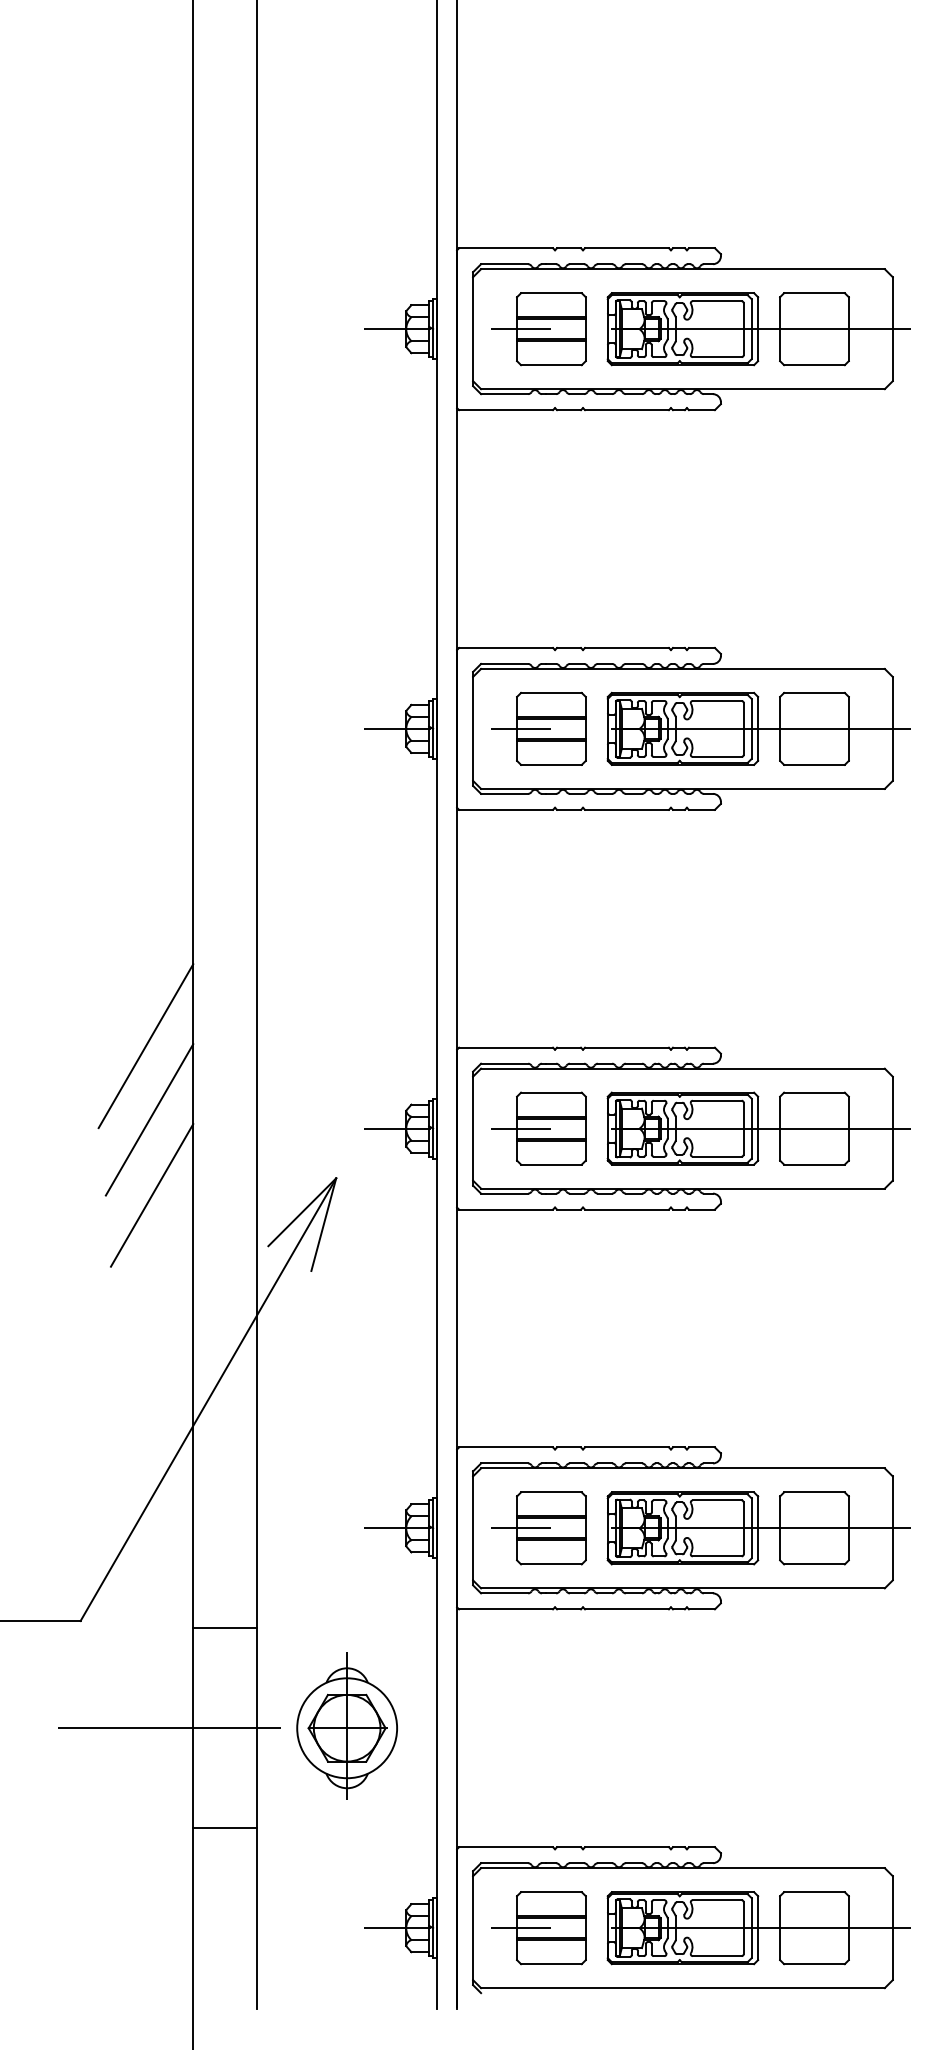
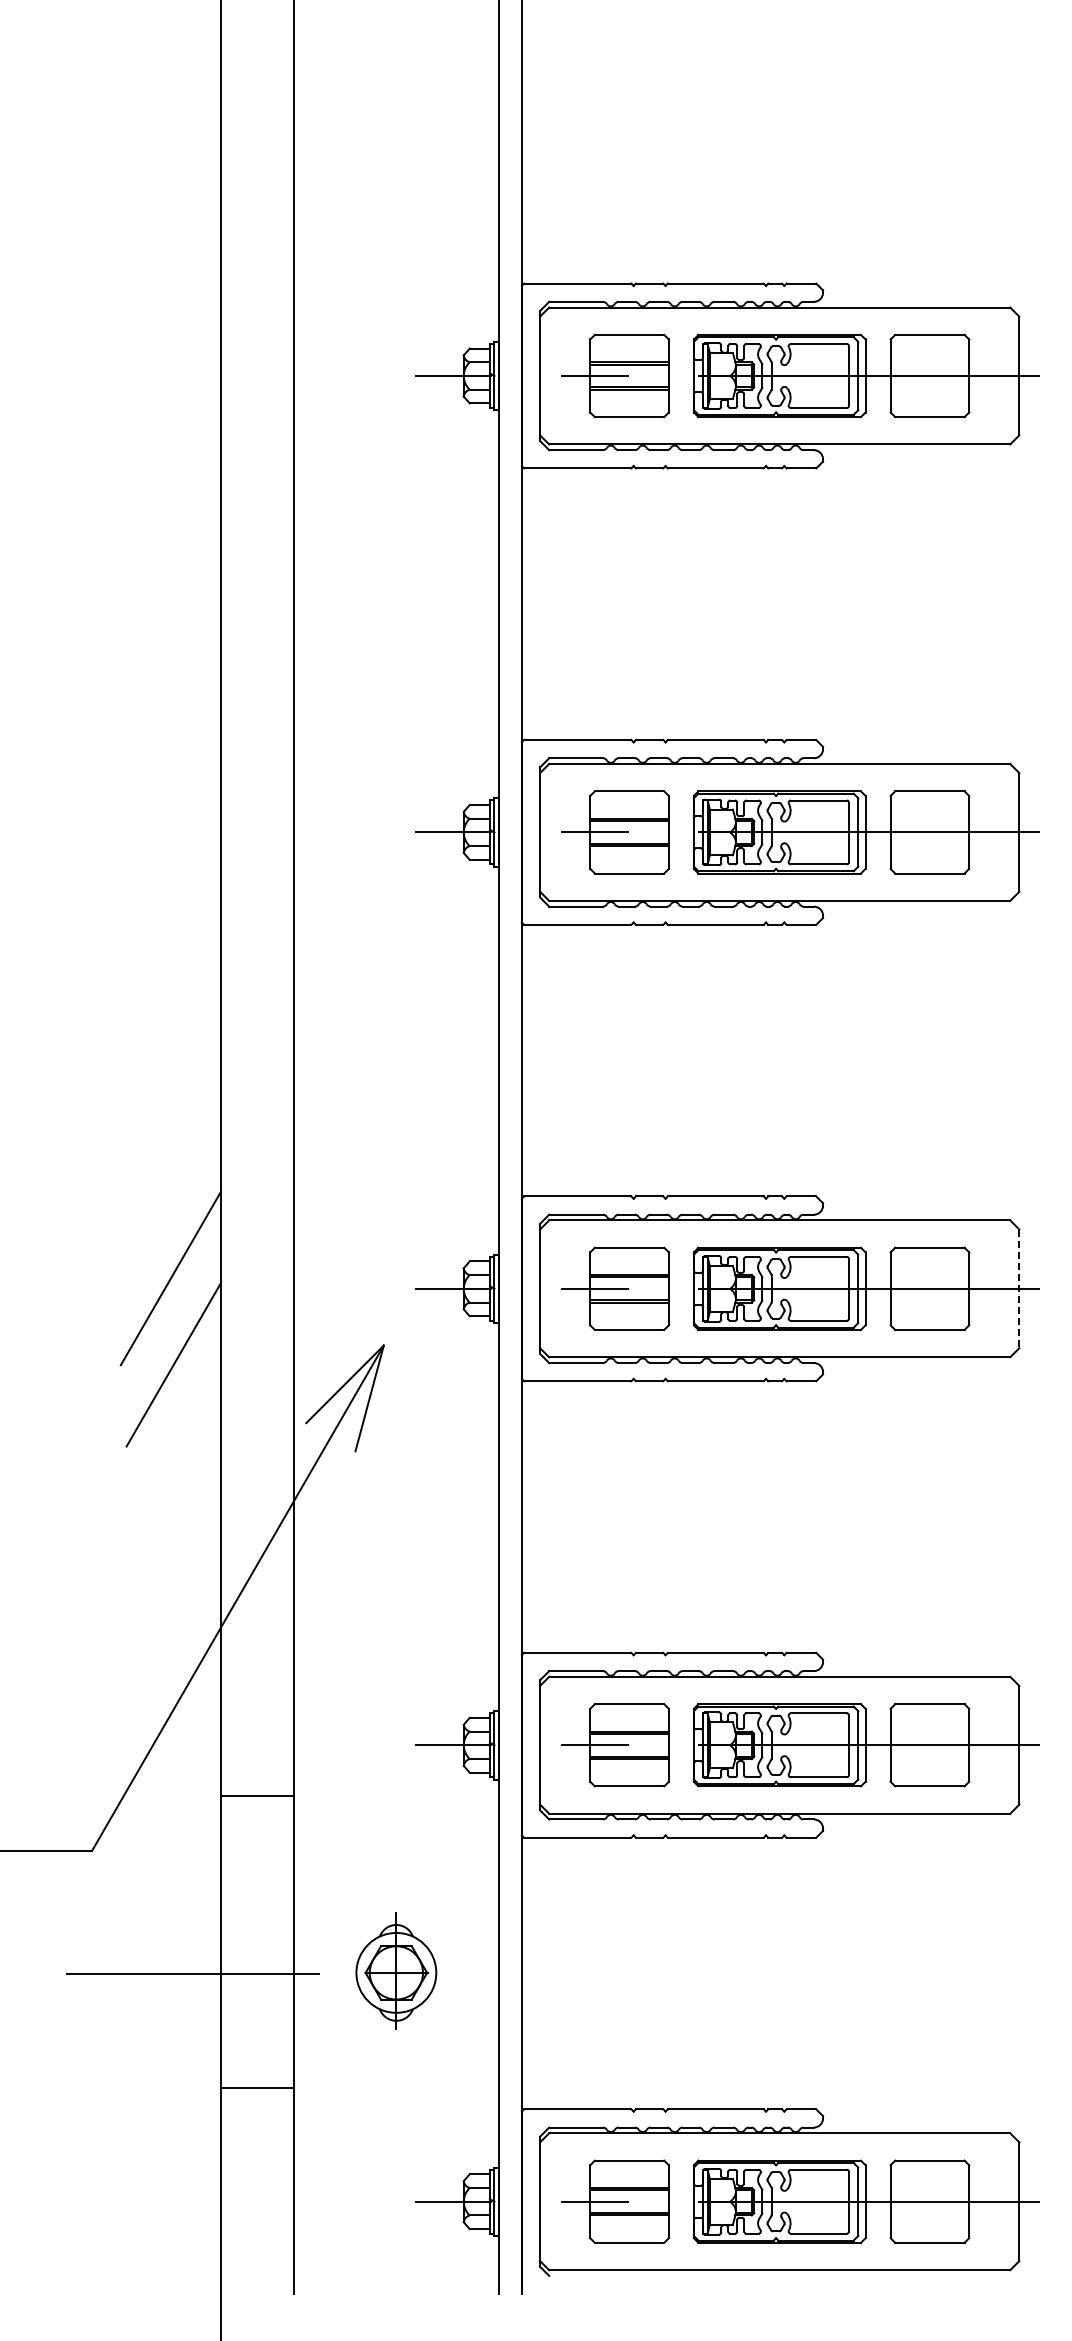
line: (145, 1046) -> (166, 1194), removed
line: (892, 1129) -> (1019, 1289), solid -> dashed
line: (224, 1628) -> (256, 1796), moved
part: (347, 1726) -> (396, 1971), size x0.7

